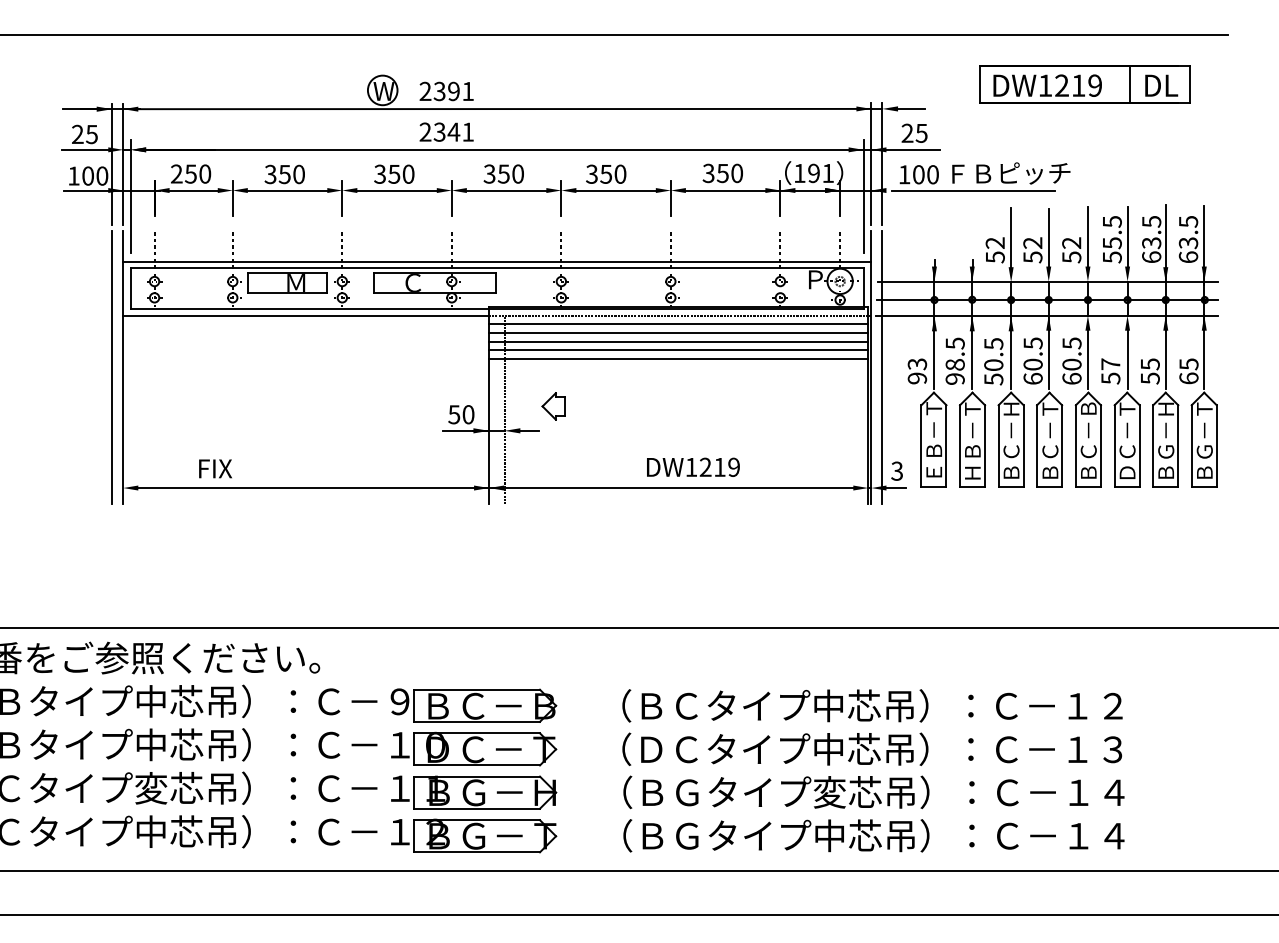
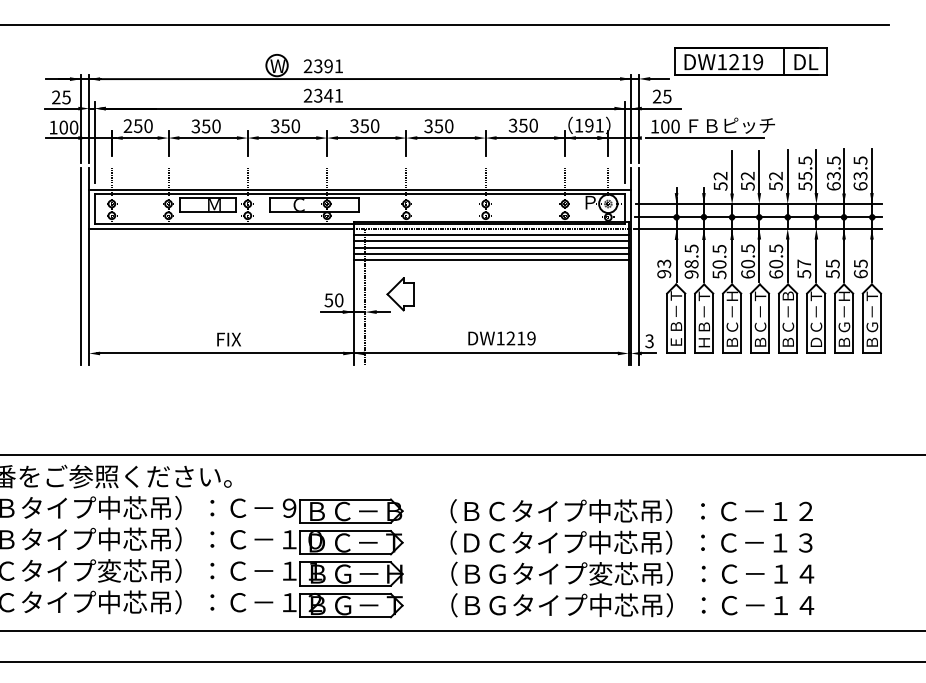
part: (1084, 84) -> (750, 61), moved
part: (553, 406) -> (400, 294), size x1.67
text: (215, 468) -> (229, 339), moved

